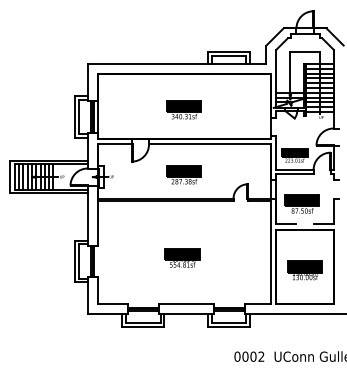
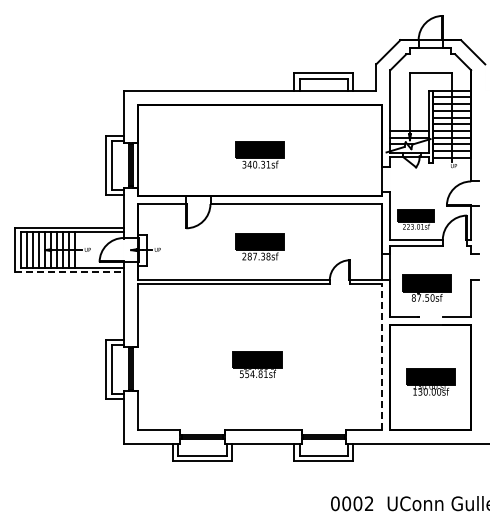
line: (49, 192) -> (69, 272), solid -> dashed
line: (270, 253) -> (382, 357), solid -> dashed

